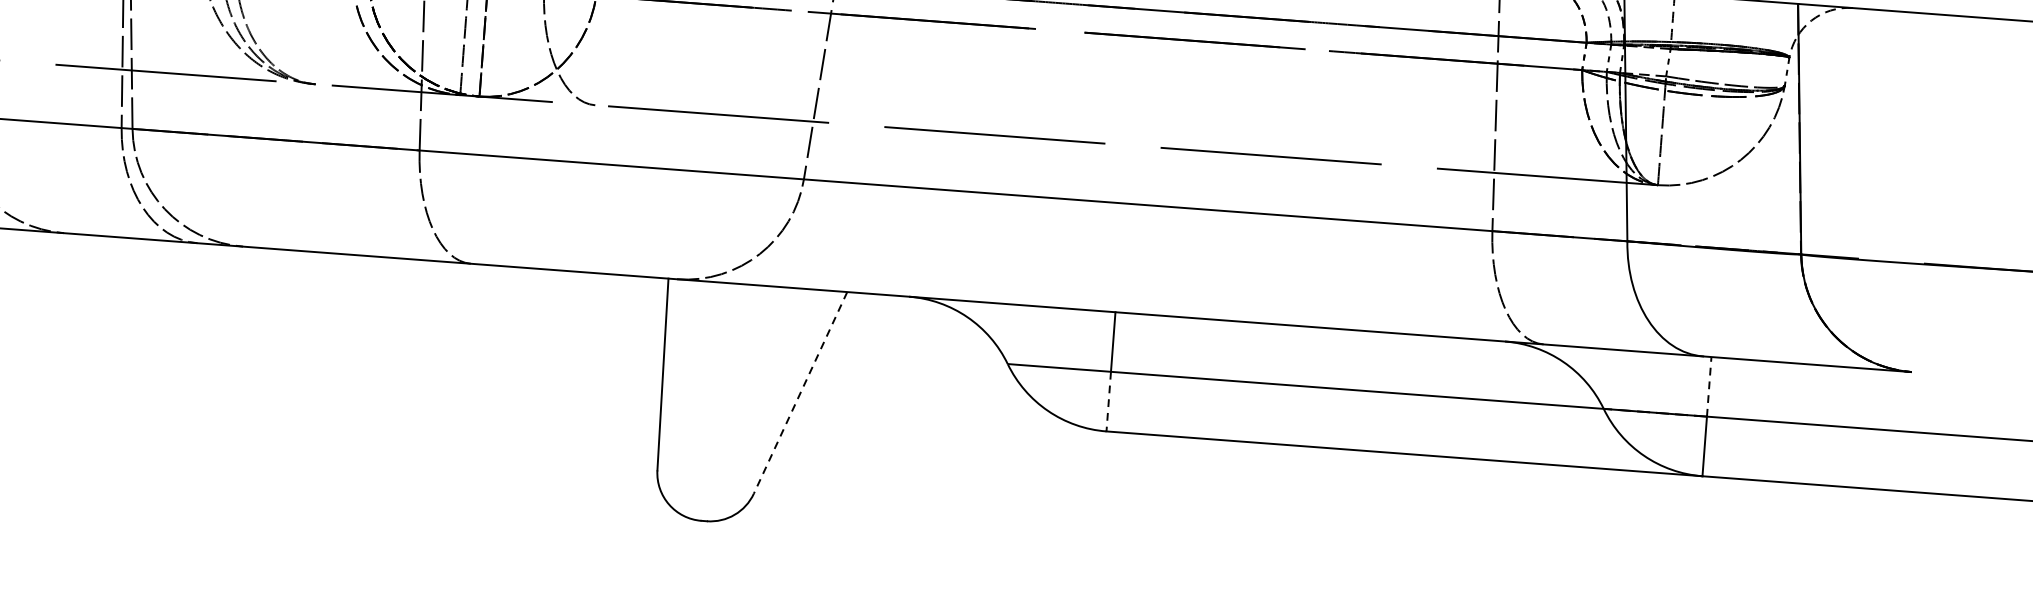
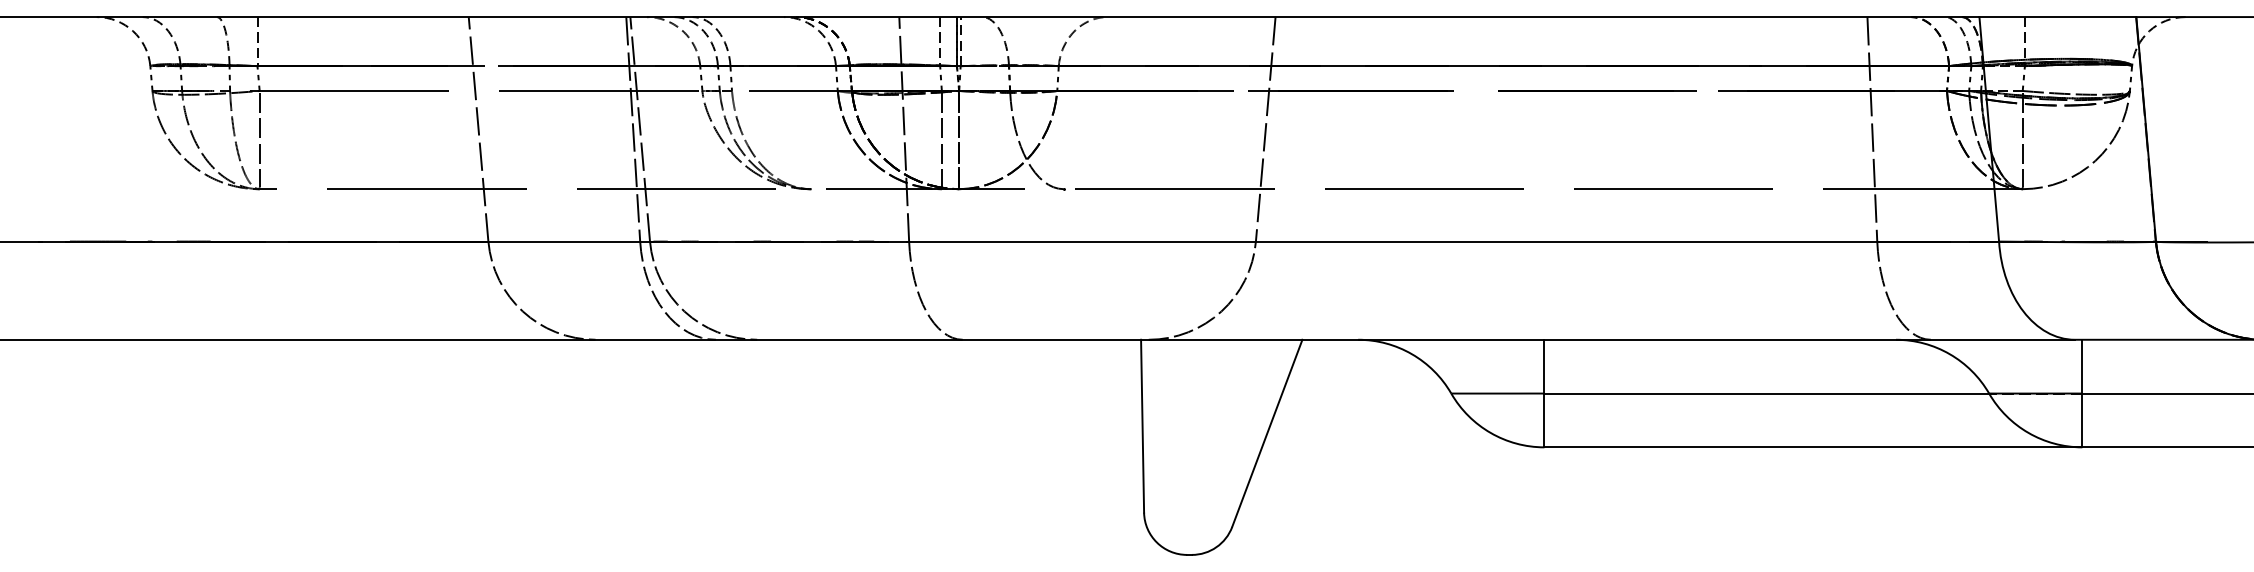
line: (1709, 386) -> (2082, 366), dashed -> solid
line: (800, 393) -> (1267, 433), dashed -> solid
line: (1108, 401) -> (1544, 420), dashed -> solid

